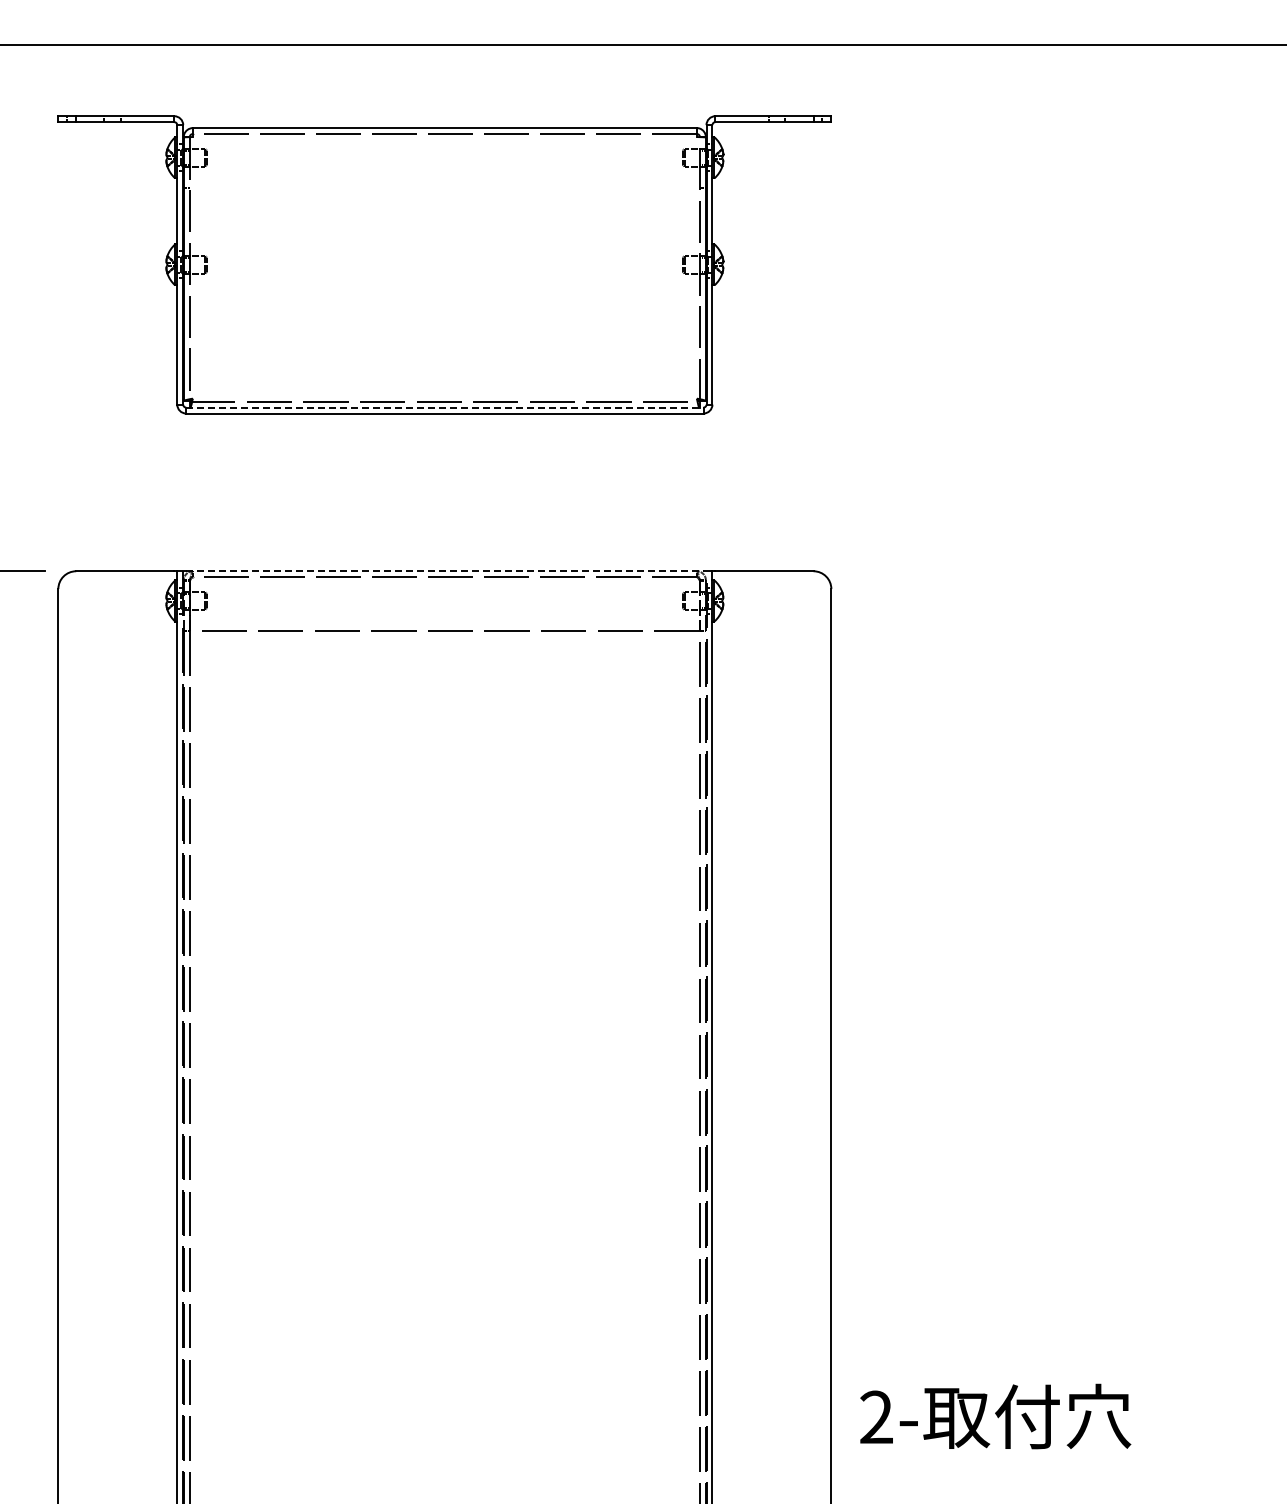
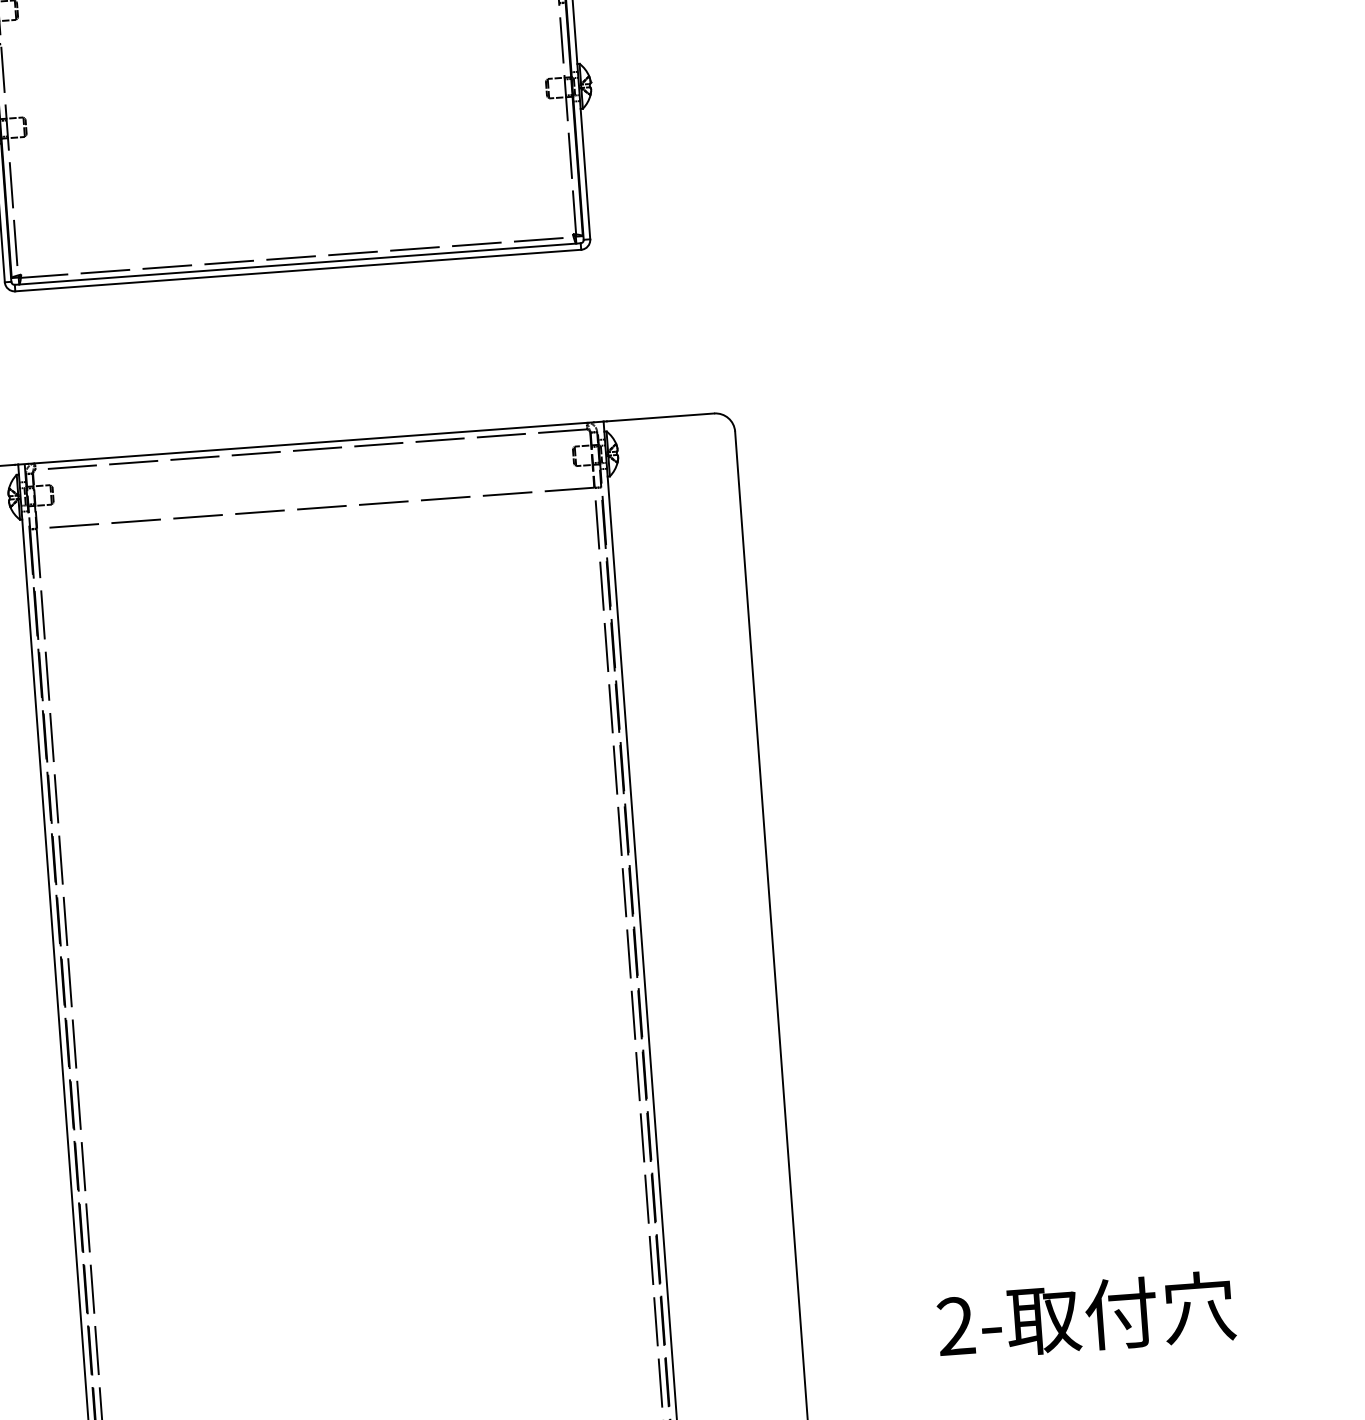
line: (444, 407) -> (297, 264), dashed -> solid
line: (444, 571) -> (310, 443), dashed -> solid
text: (995, 1416) -> (1086, 1315), moved

